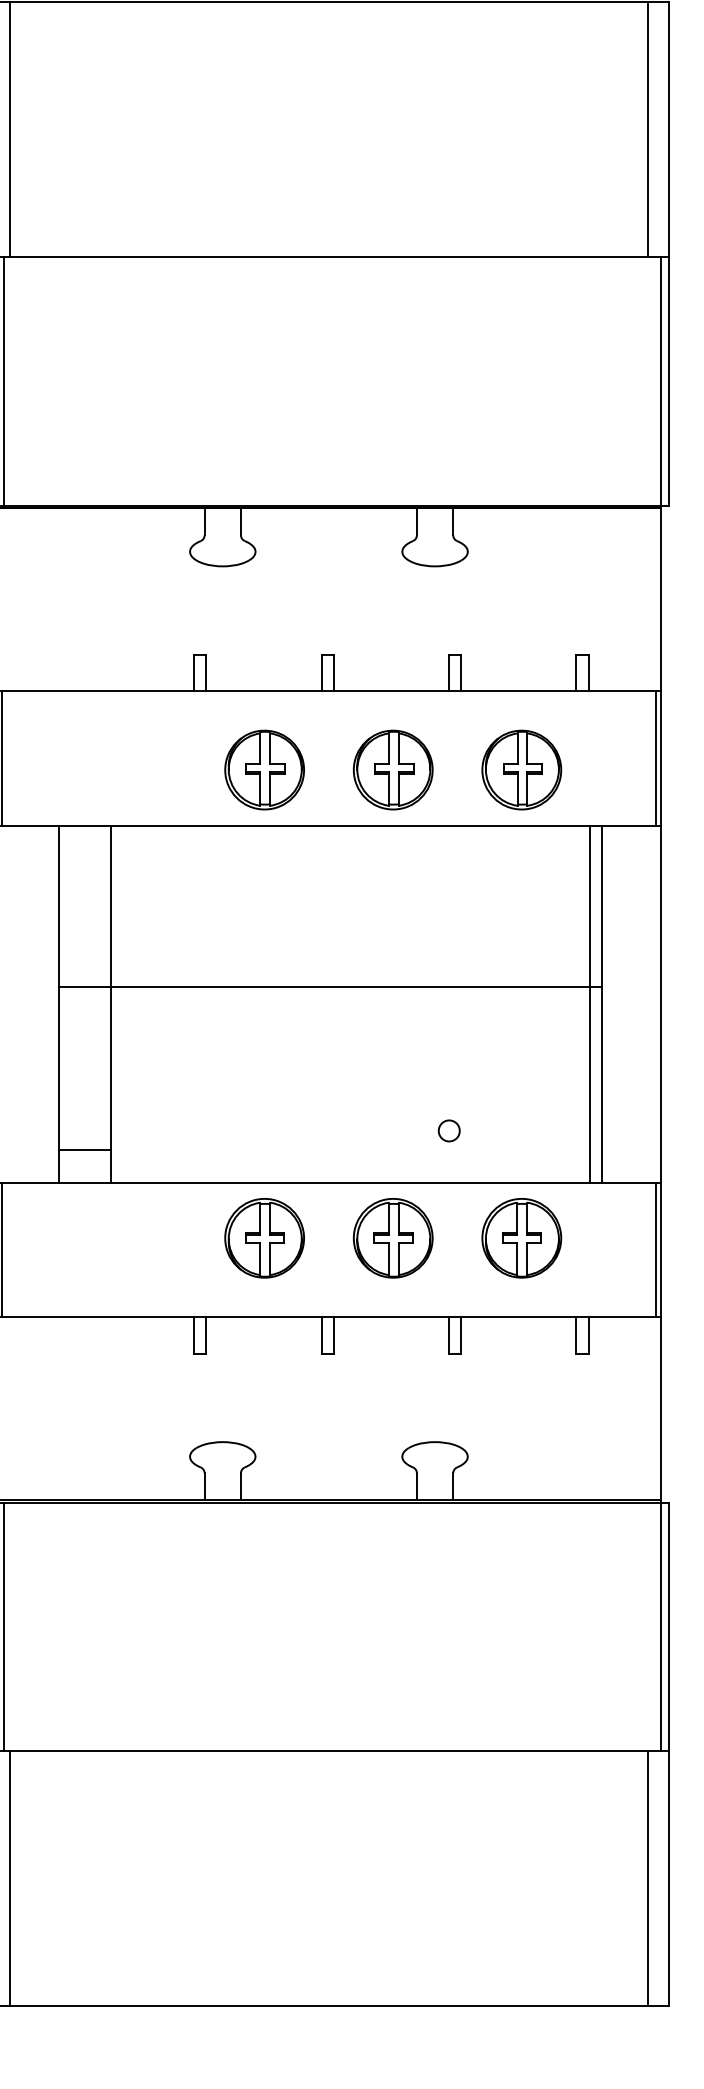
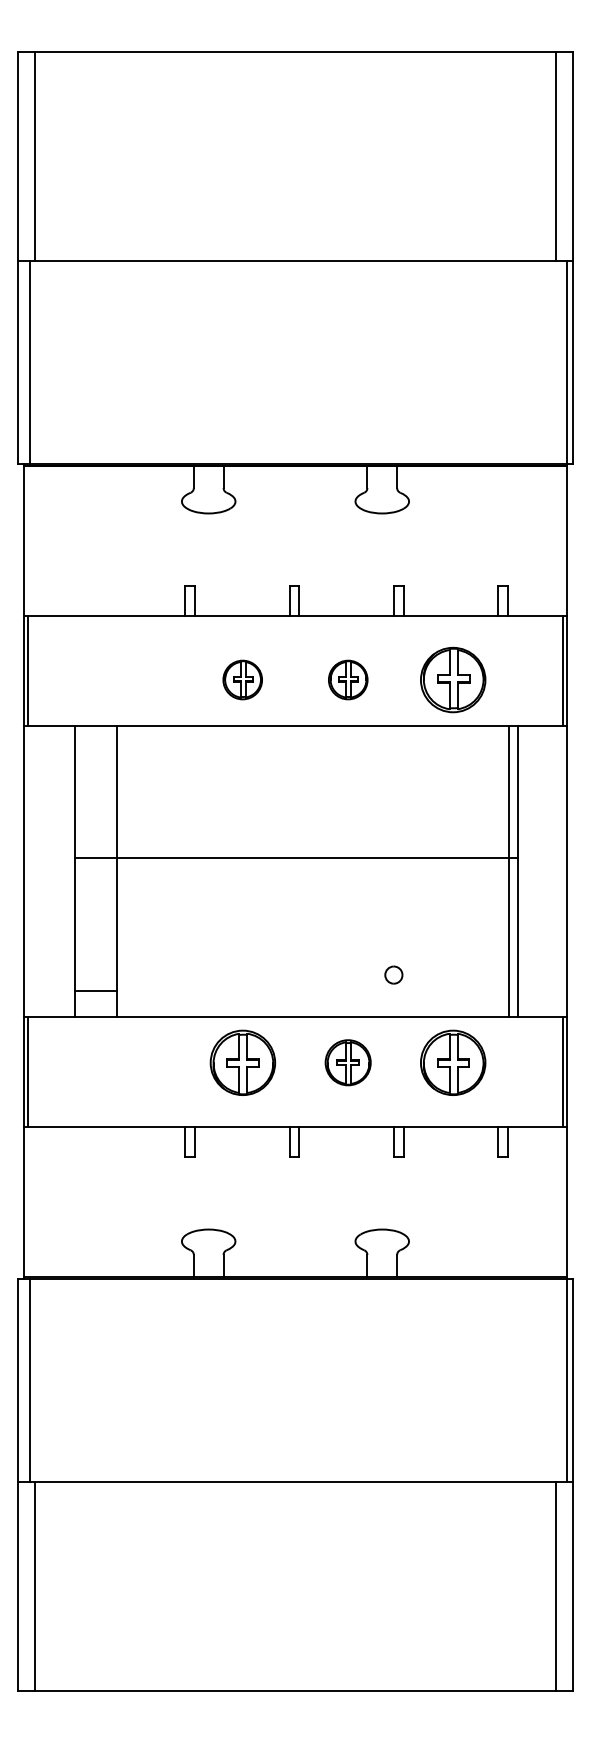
part: (264, 769) -> (242, 679), size x0.6
part: (393, 769) -> (348, 679), size x0.6
part: (393, 1237) -> (348, 1062), size x0.7

